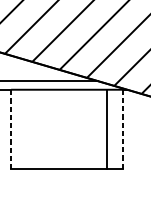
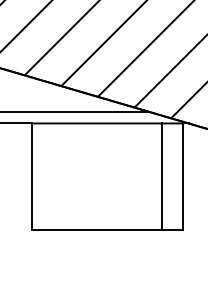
line: (10, 129) -> (32, 176), dashed -> solid
line: (122, 130) -> (182, 177), dashed -> solid

